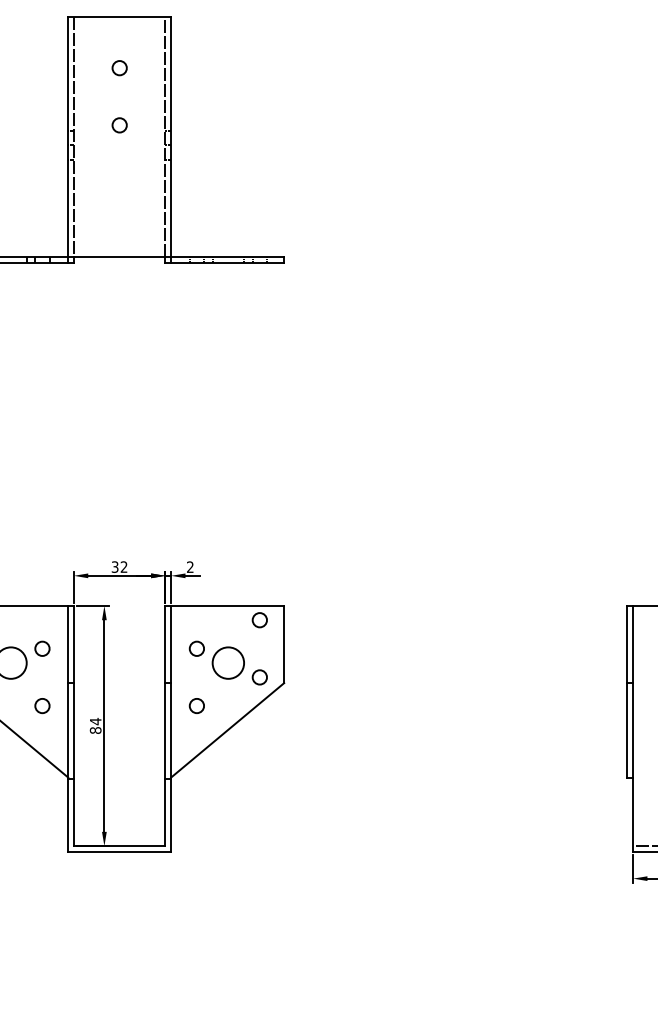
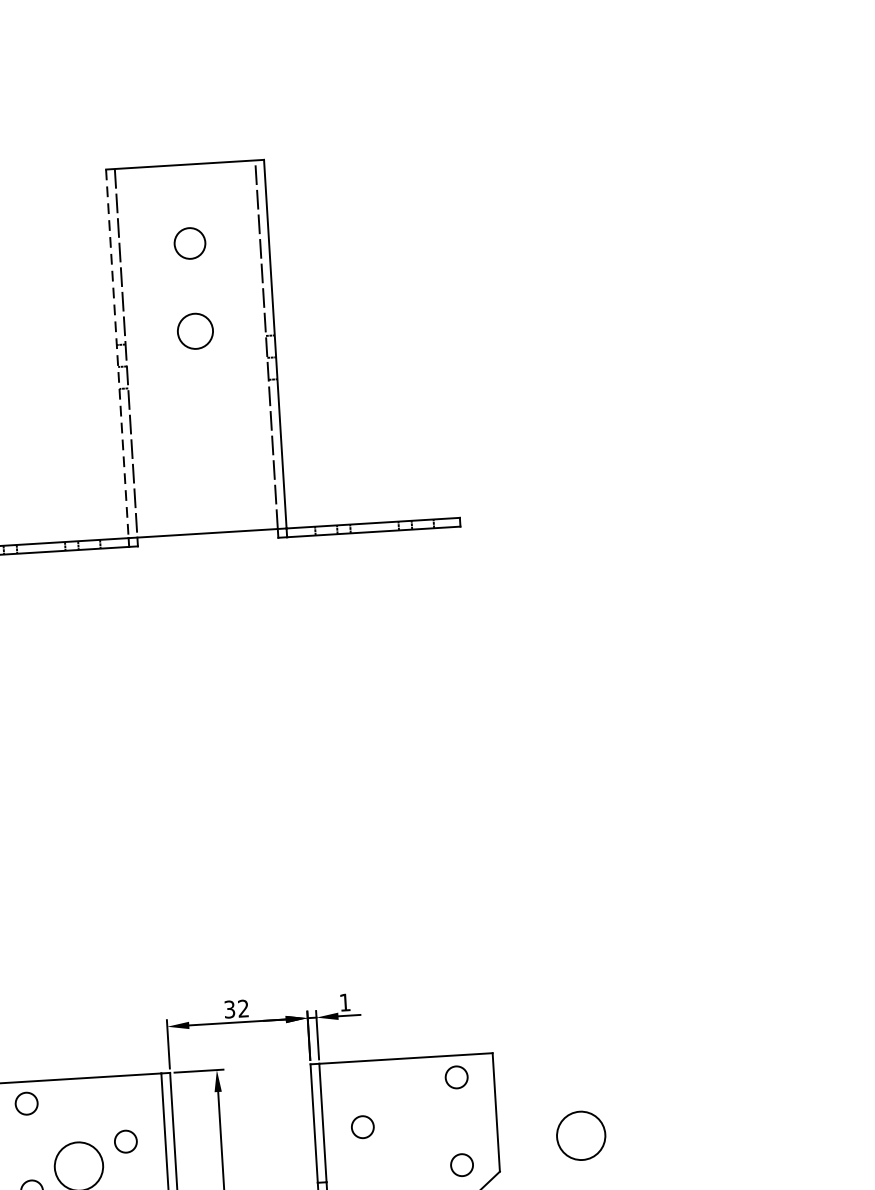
circle: (119, 68) -> (189, 244), size x1.4
circle: (119, 125) -> (194, 331), size x1.6
line: (68, 137) -> (117, 354), solid -> dashed
text: (190, 566) -> (345, 1001), 2 -> 1
circle: (227, 662) -> (579, 1134), moved

